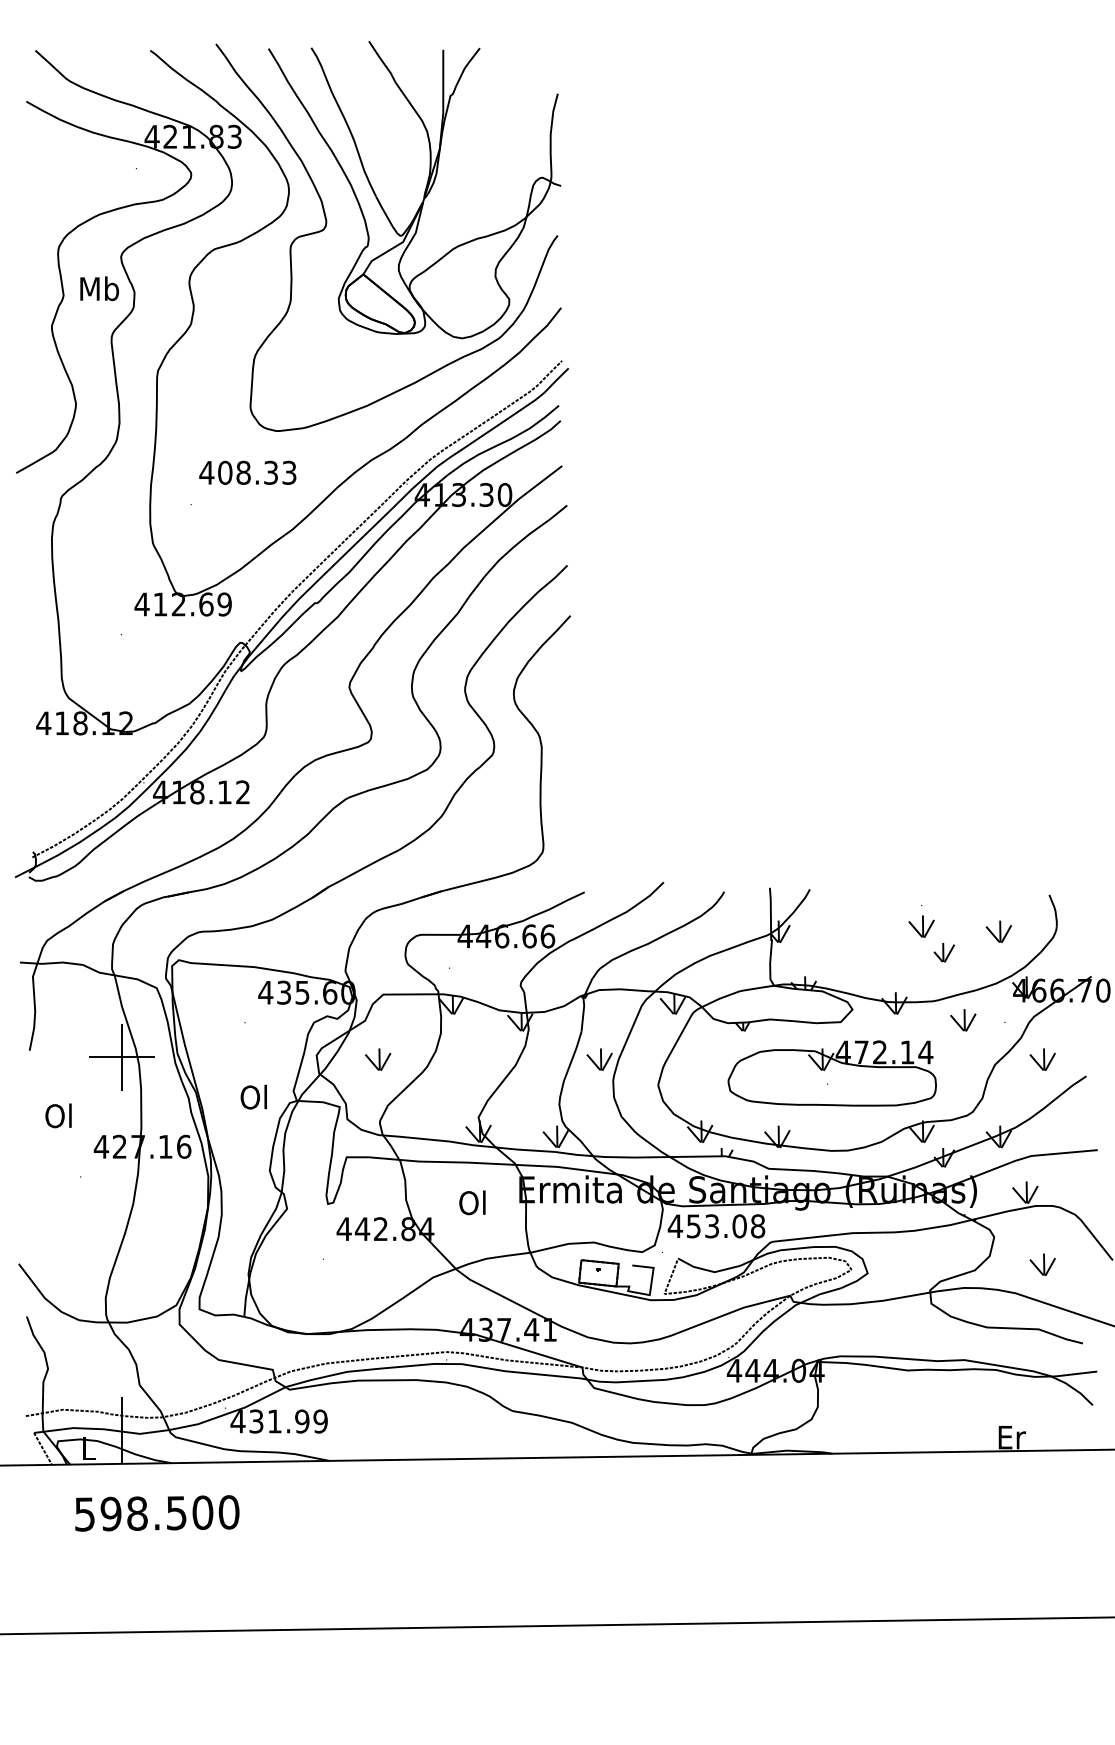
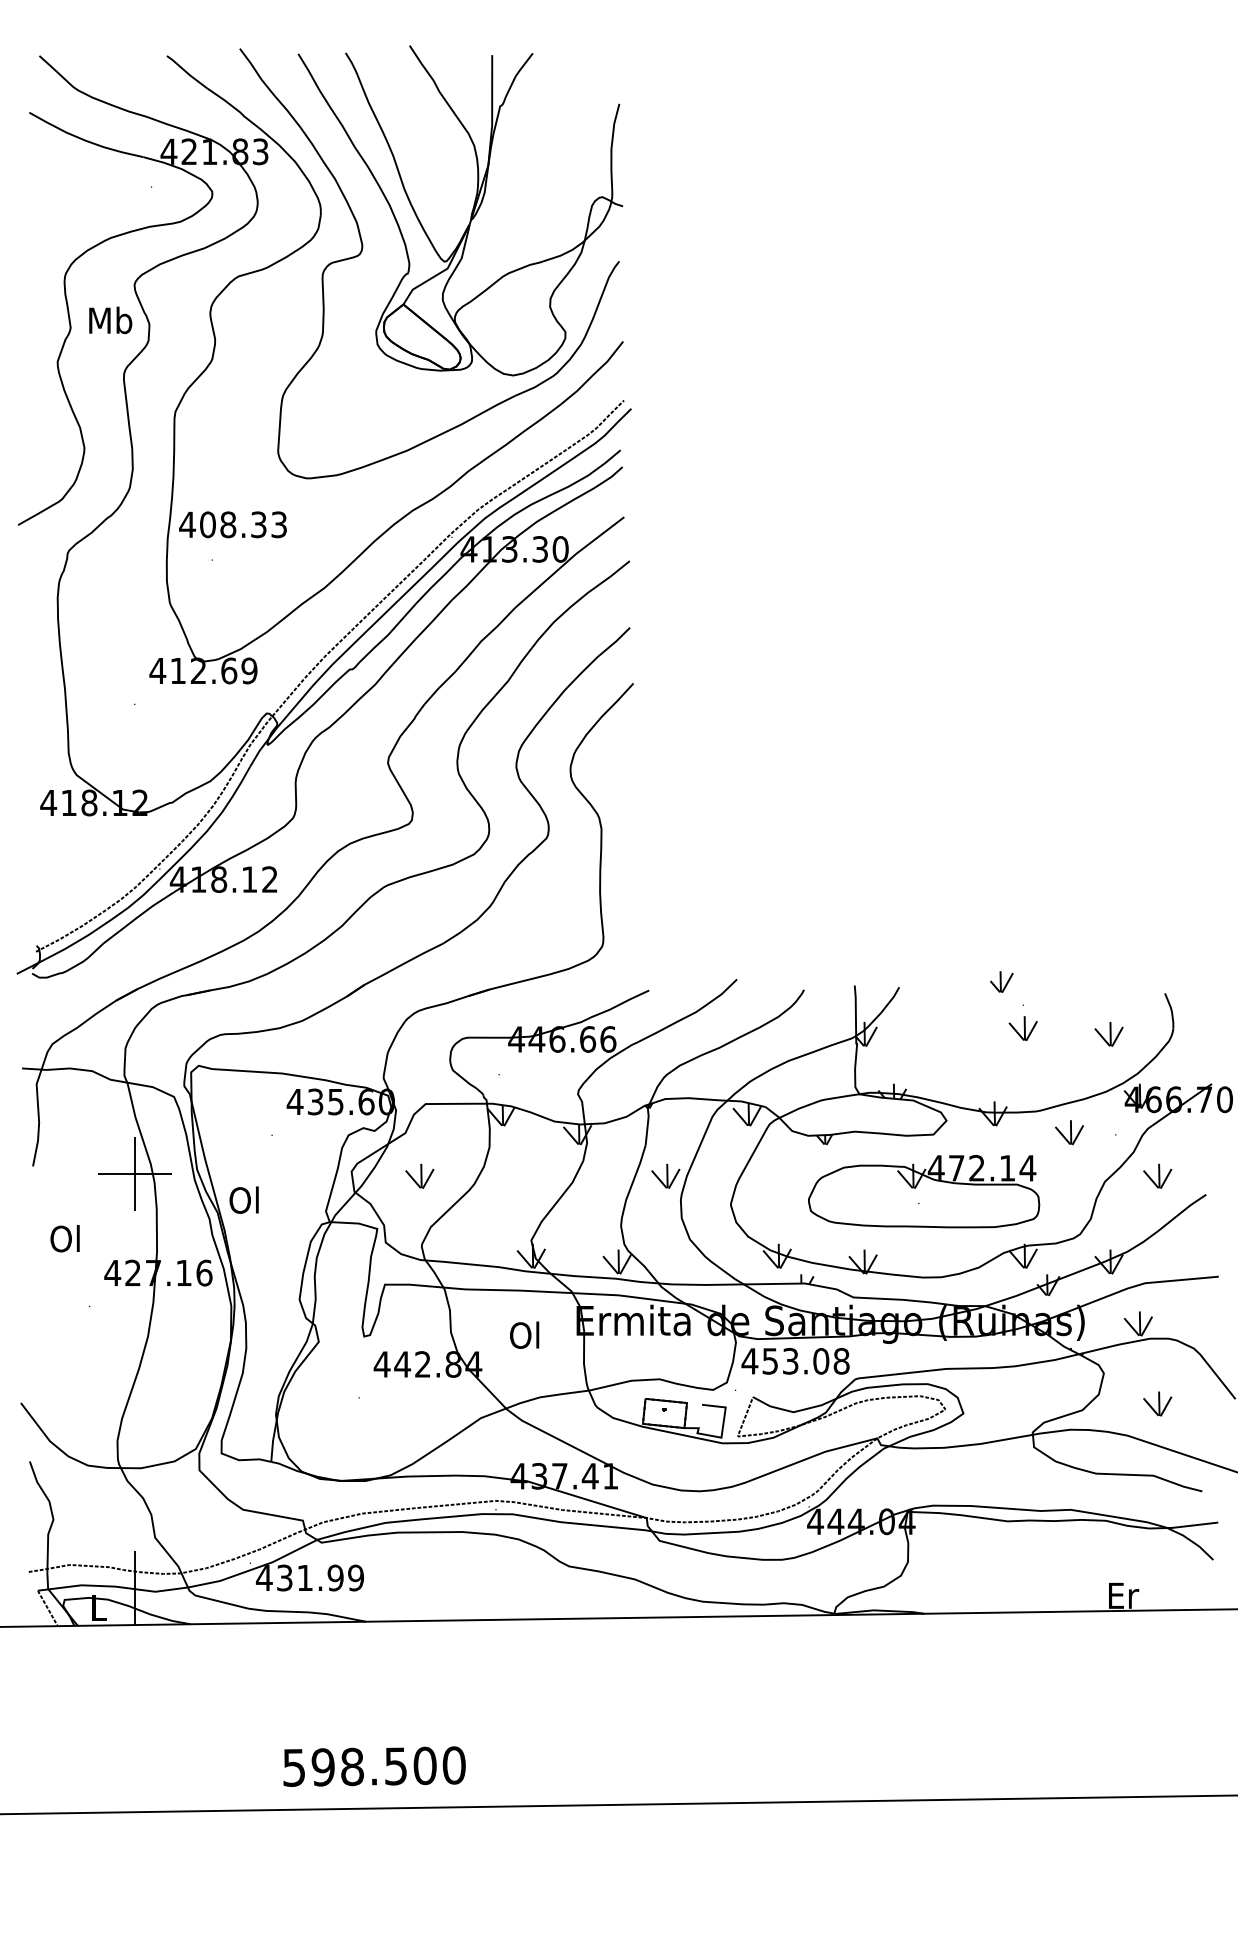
text: (247, 472) -> (232, 524), moved
part: (943, 952) -> (1000, 981), moved
text: (253, 1096) -> (243, 1199), moved
text: (157, 1513) -> (374, 1766), moved

